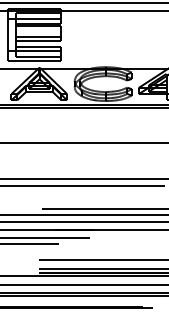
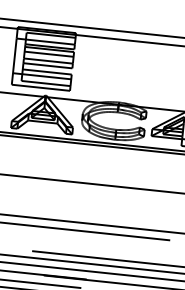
line: (38, 30) -> (48, 54), added

